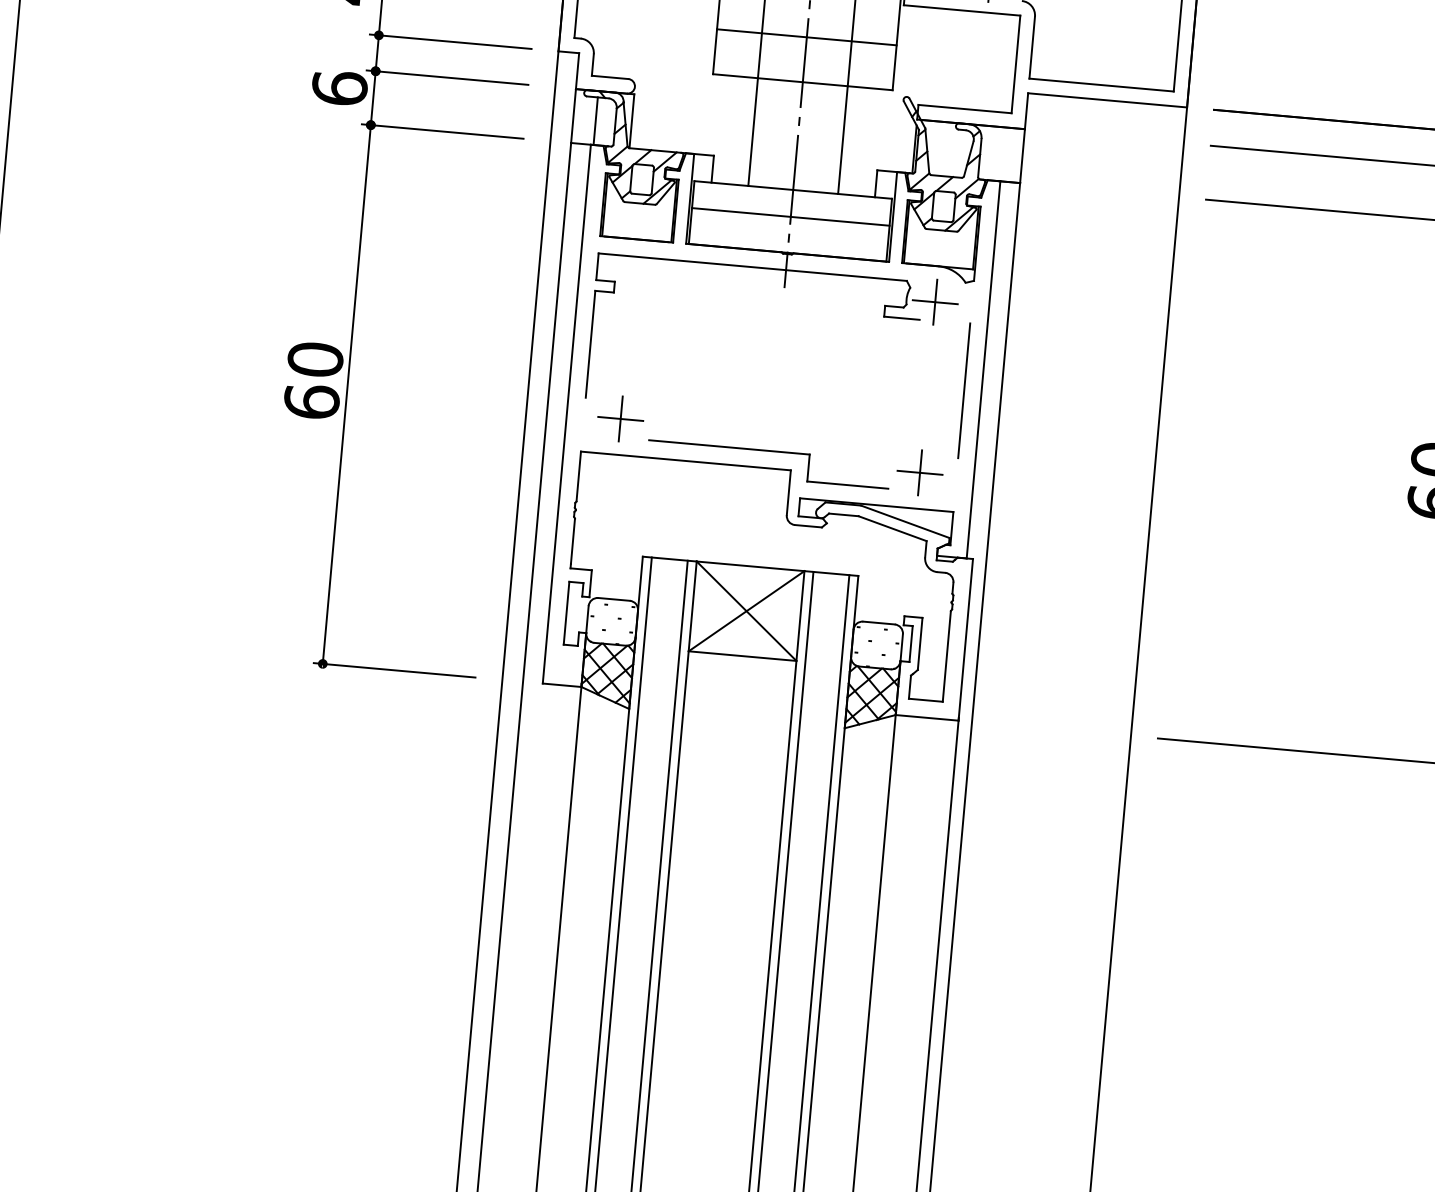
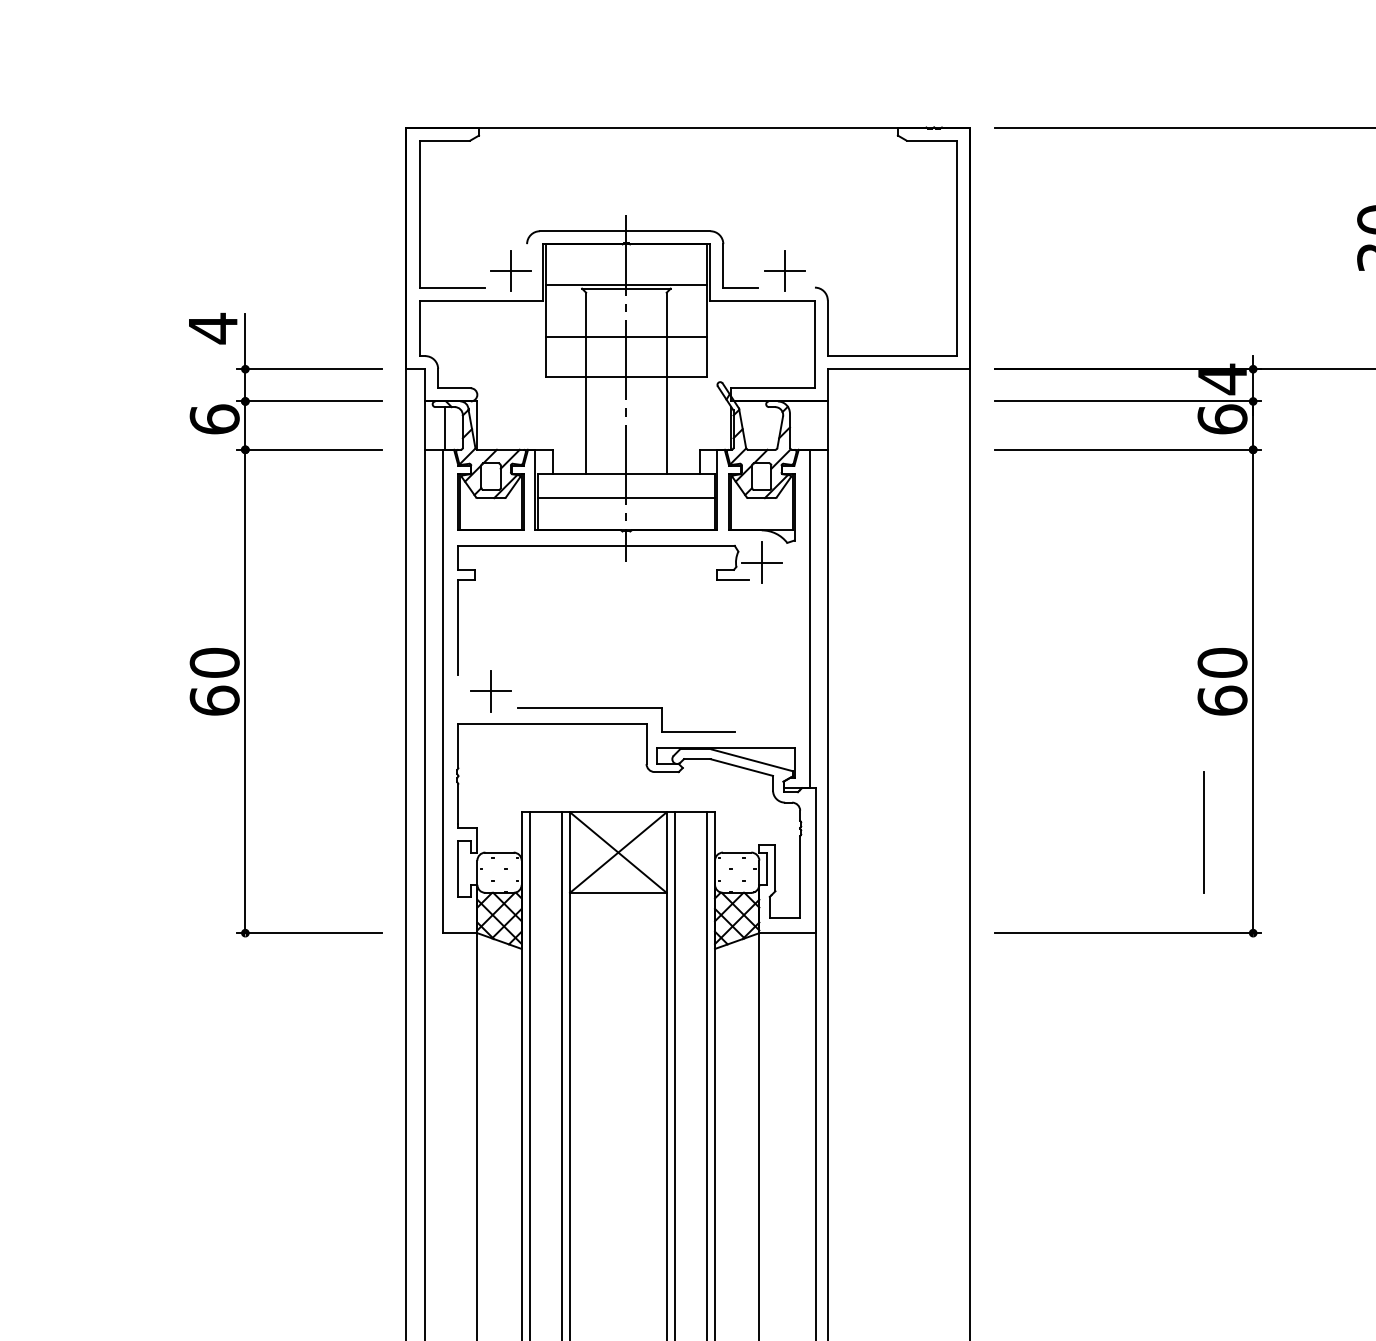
line: (964, 391) -> (1203, 832), moved
part: (919, 472) -> (761, 715), removed

